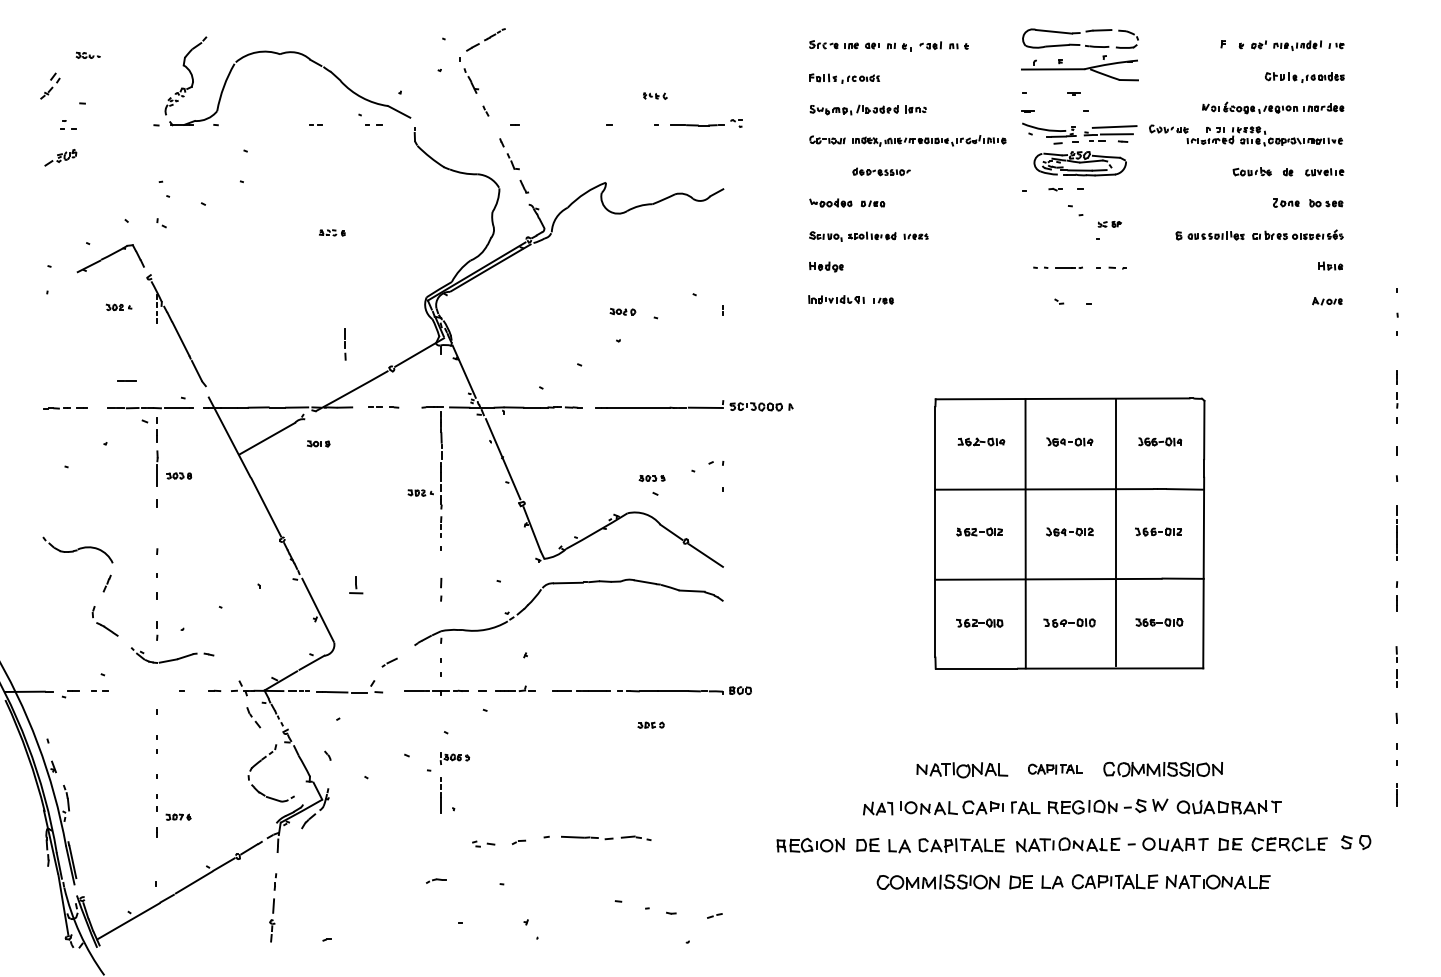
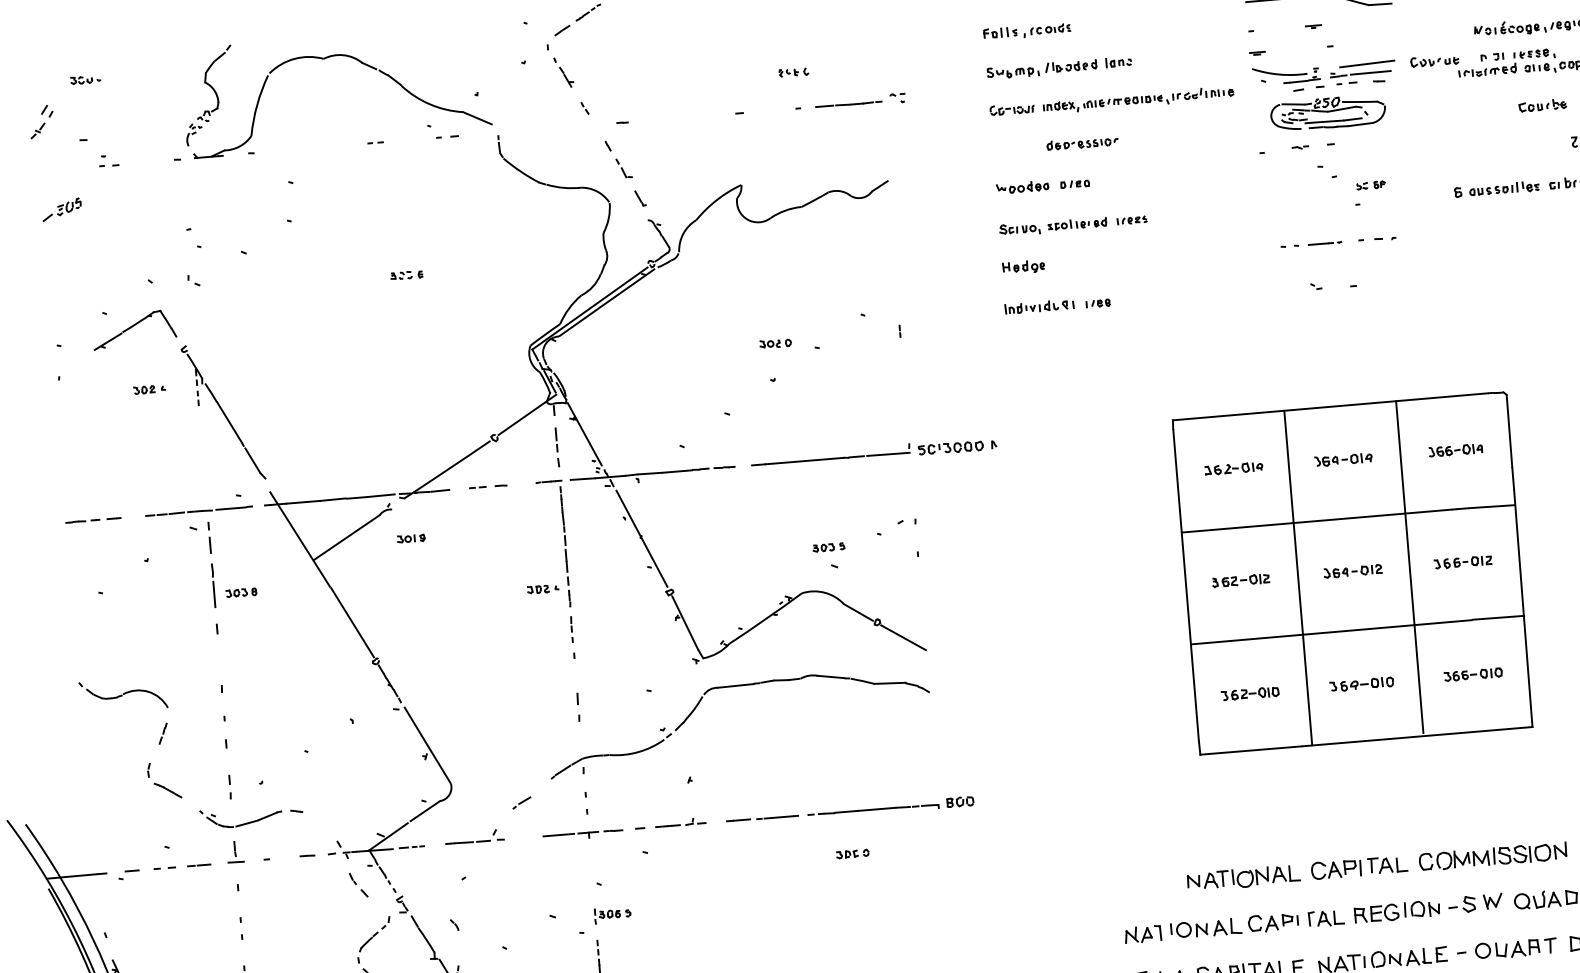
part: (68, 124) -> (108, 160), moved
line: (345, 344) -> (557, 447), moved
line: (126, 380) -> (197, 864), moved
part: (356, 585) -> (235, 852), moved
part: (349, 686) -> (474, 836), size x0.71
part: (1055, 768) -> (1359, 866), size x1.43

